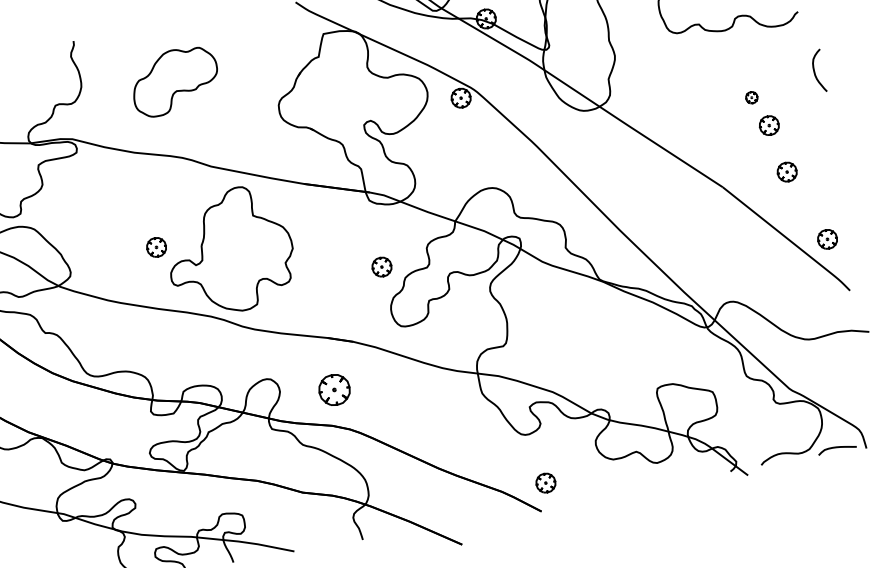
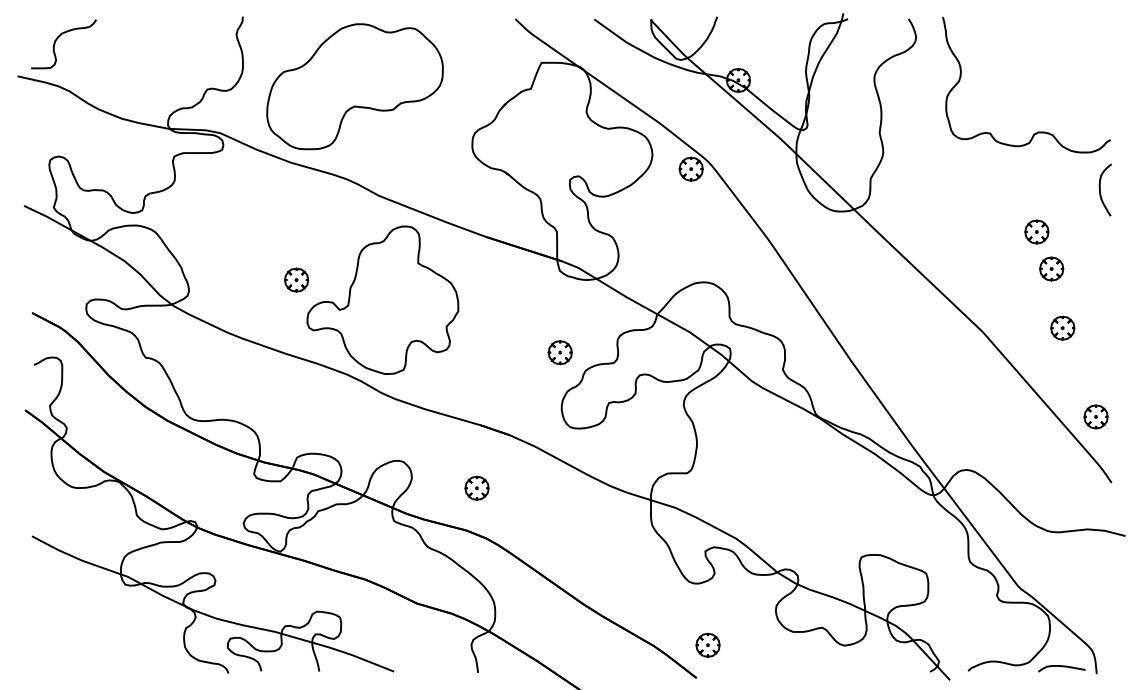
curve: (814, 71) -> (1100, 189), moved
part: (174, 81) -> (354, 86), size x1.67
part: (751, 97) -> (1036, 231), size x1.67
part: (333, 389) -> (476, 487), size x0.62

